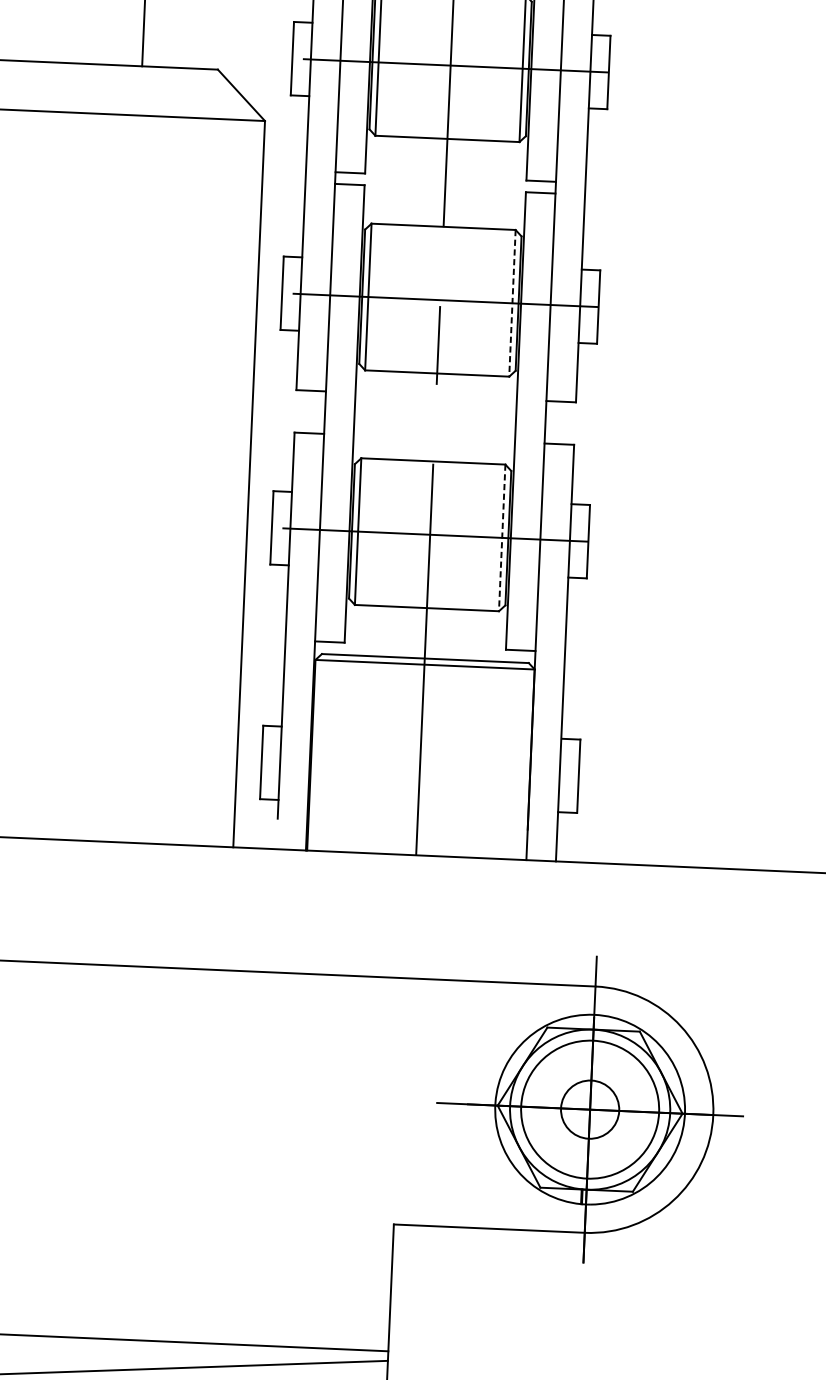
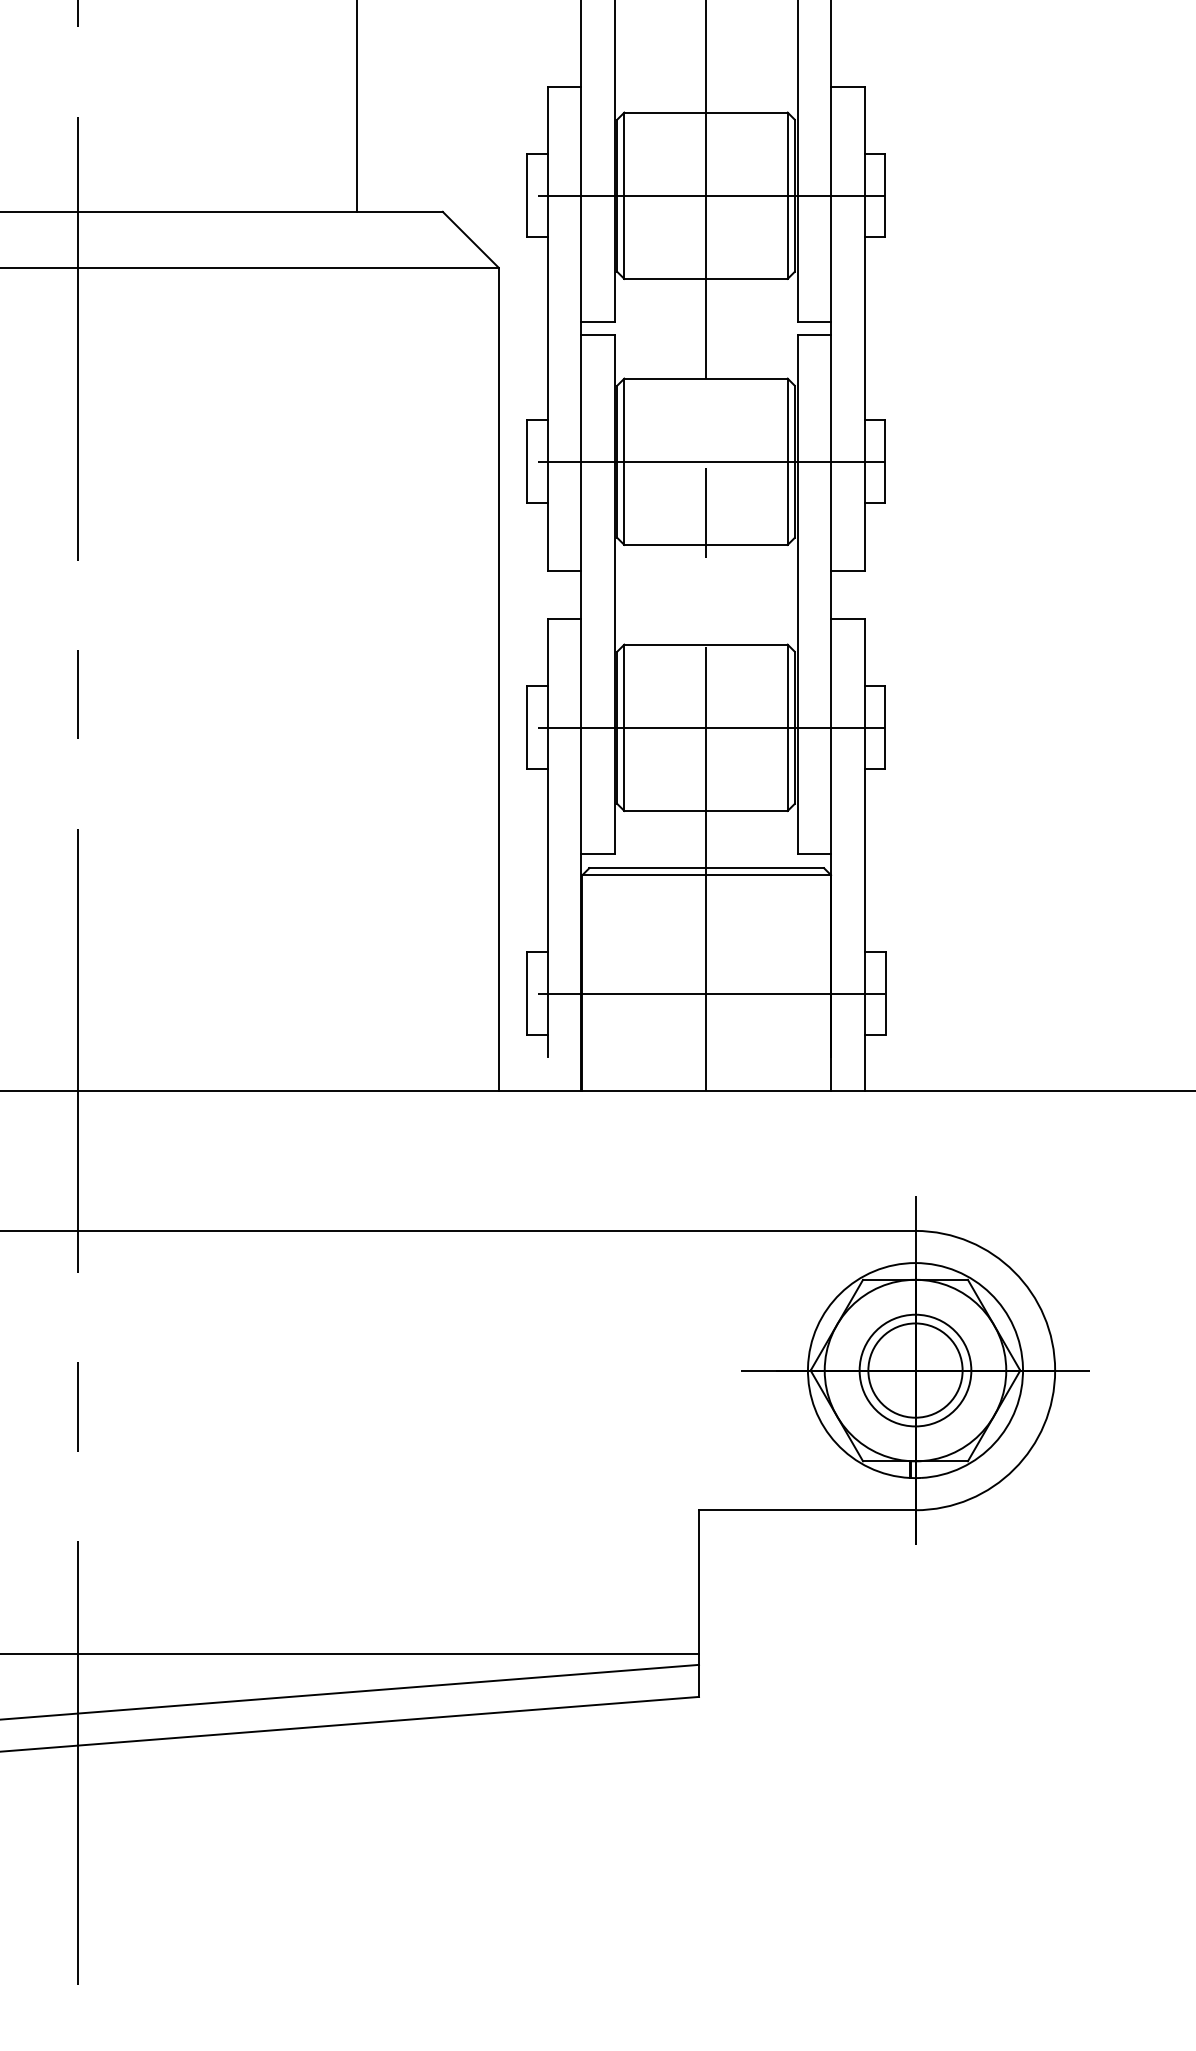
line: (512, 303) -> (787, 462), dashed -> solid
line: (501, 538) -> (787, 728), dashed -> solid
line: (424, 769) -> (711, 993), added
circle: (590, 1109) -> (915, 1370), size x0.71
circle: (590, 1109) -> (915, 1370), size x1.43

